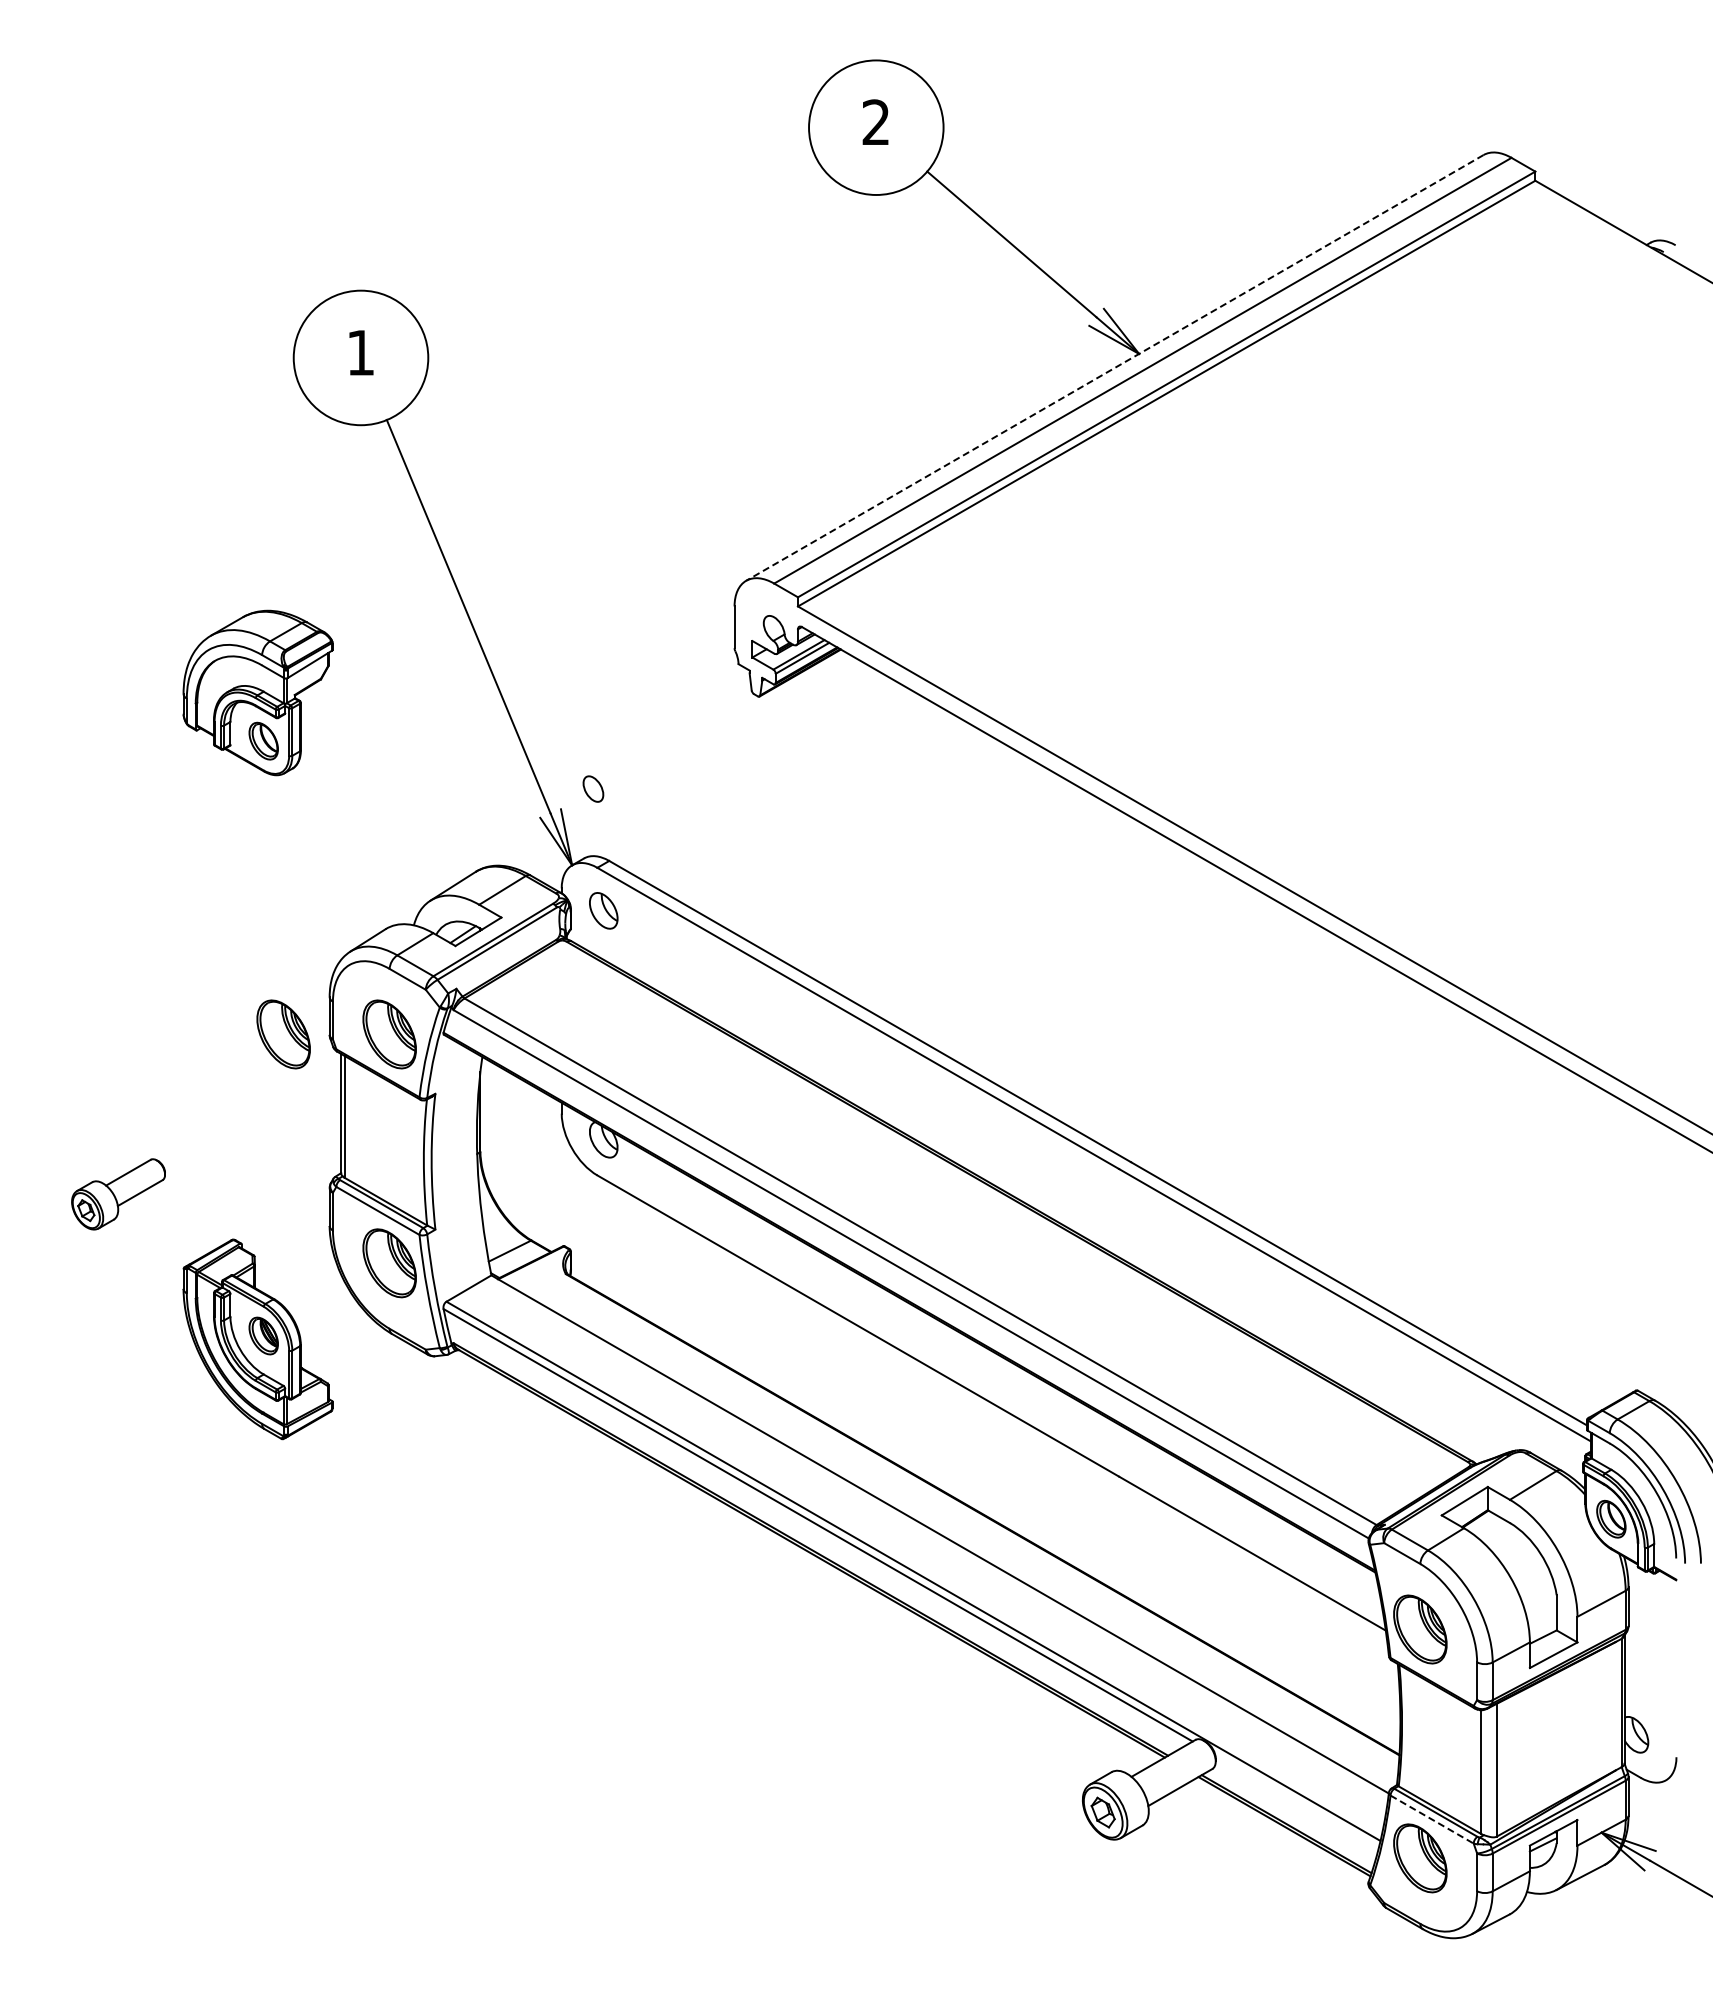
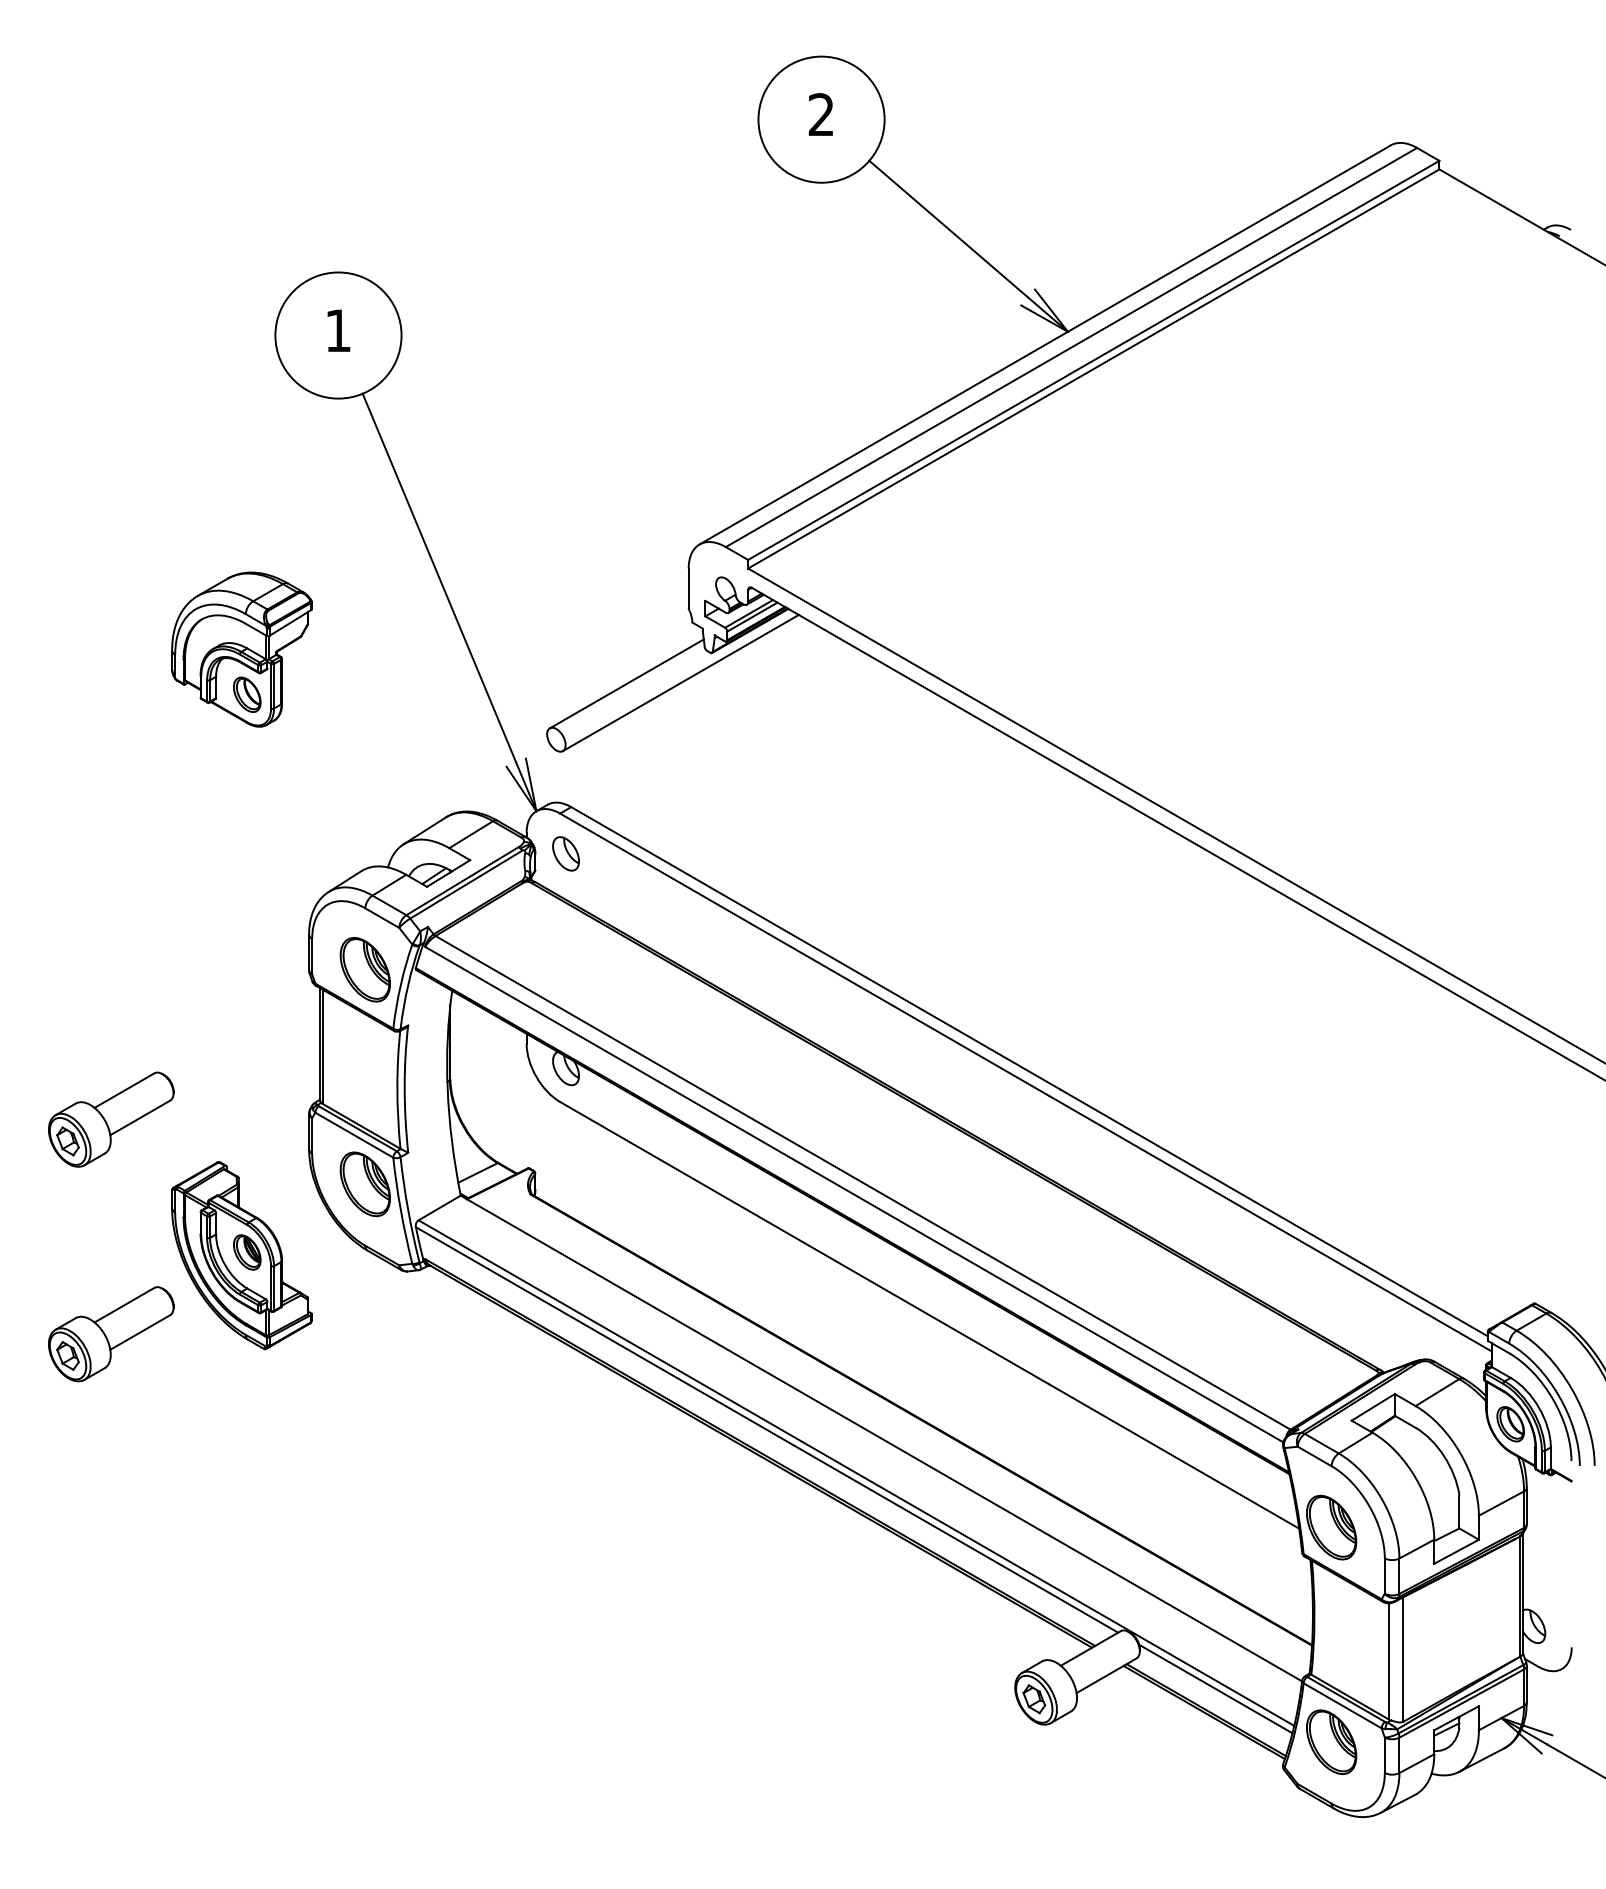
line: (1114, 367) -> (1044, 344), dashed -> solid
line: (726, 728) -> (681, 682), added
line: (668, 729) -> (626, 683), added
part: (283, 1034) -> (265, 969), removed
part: (118, 1194) -> (111, 1119), size x1.43
part: (118, 1423) -> (111, 1334), added
line: (1296, 1801) -> (1215, 1688), added
line: (1432, 1819) -> (1343, 1705), dashed -> solid

